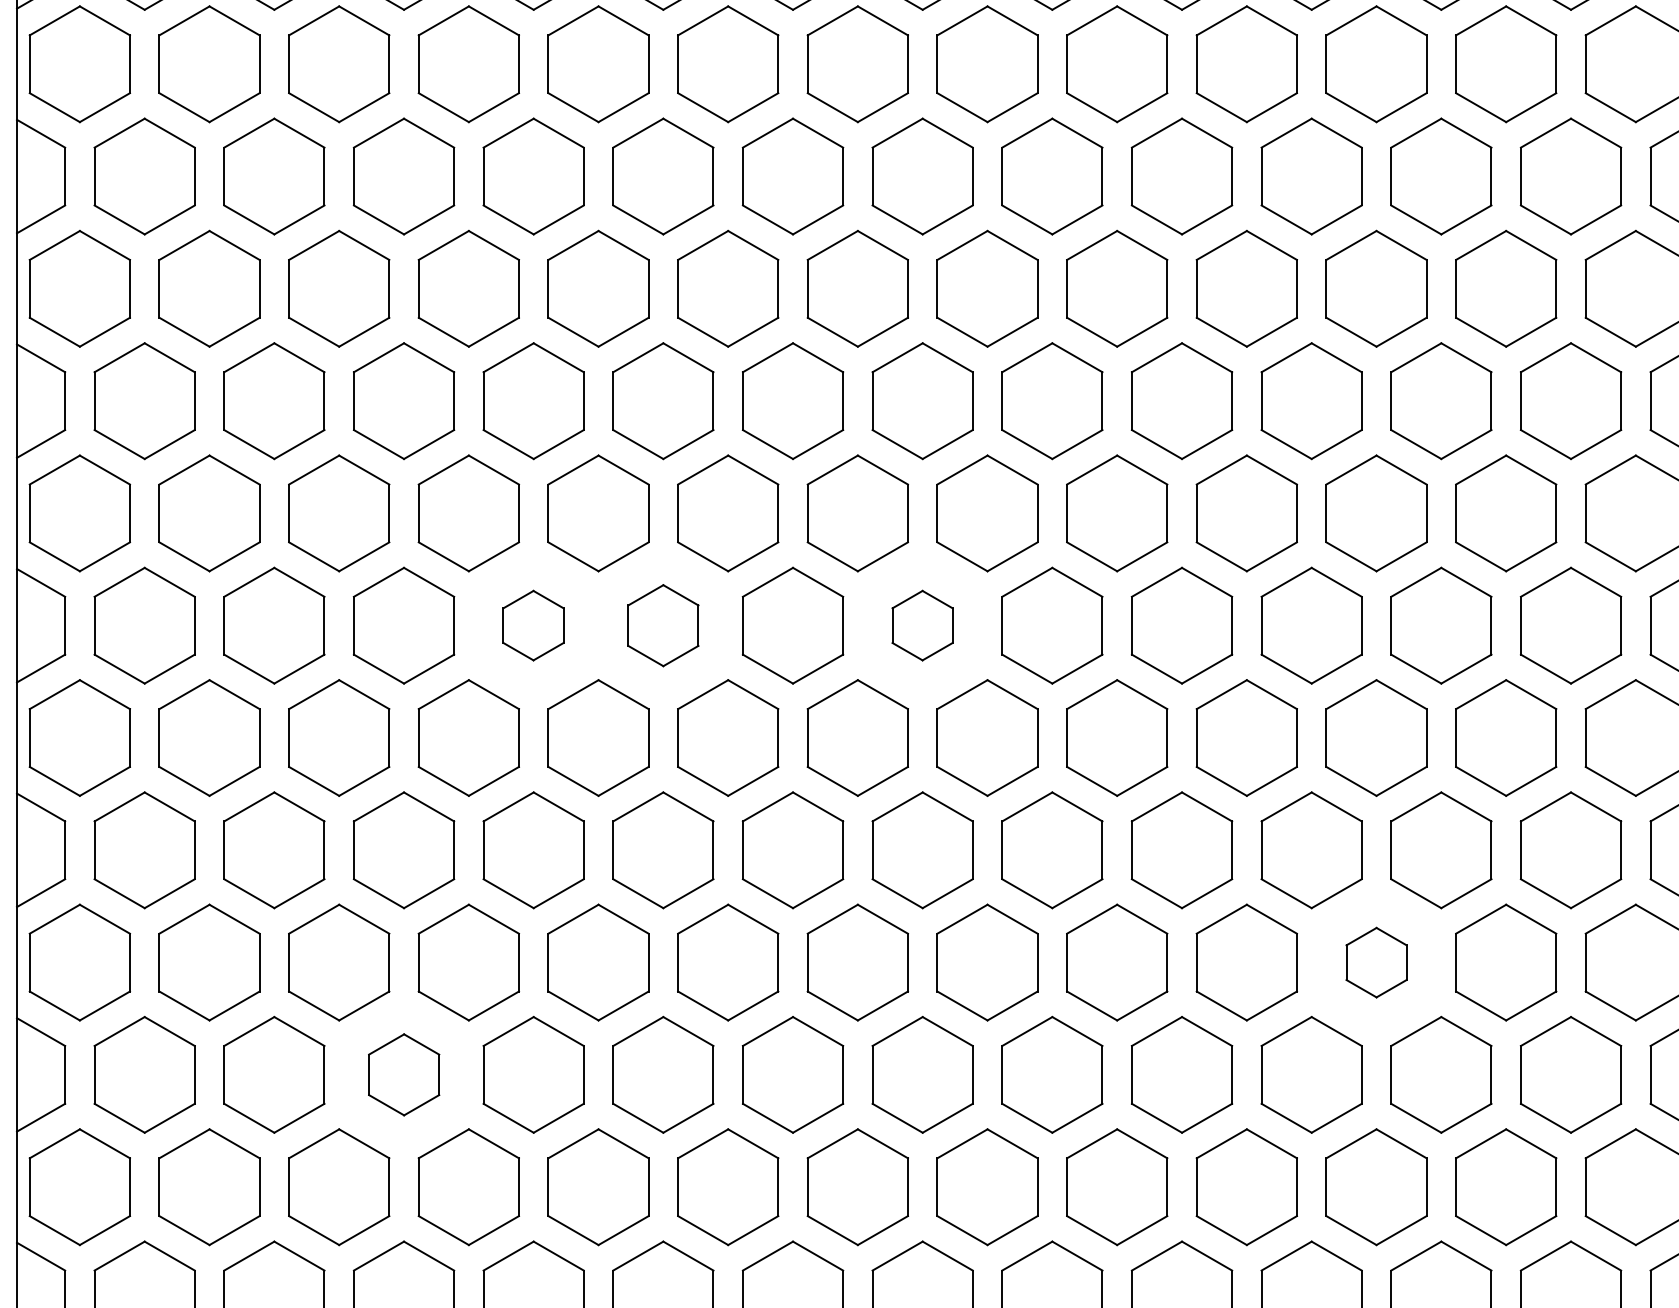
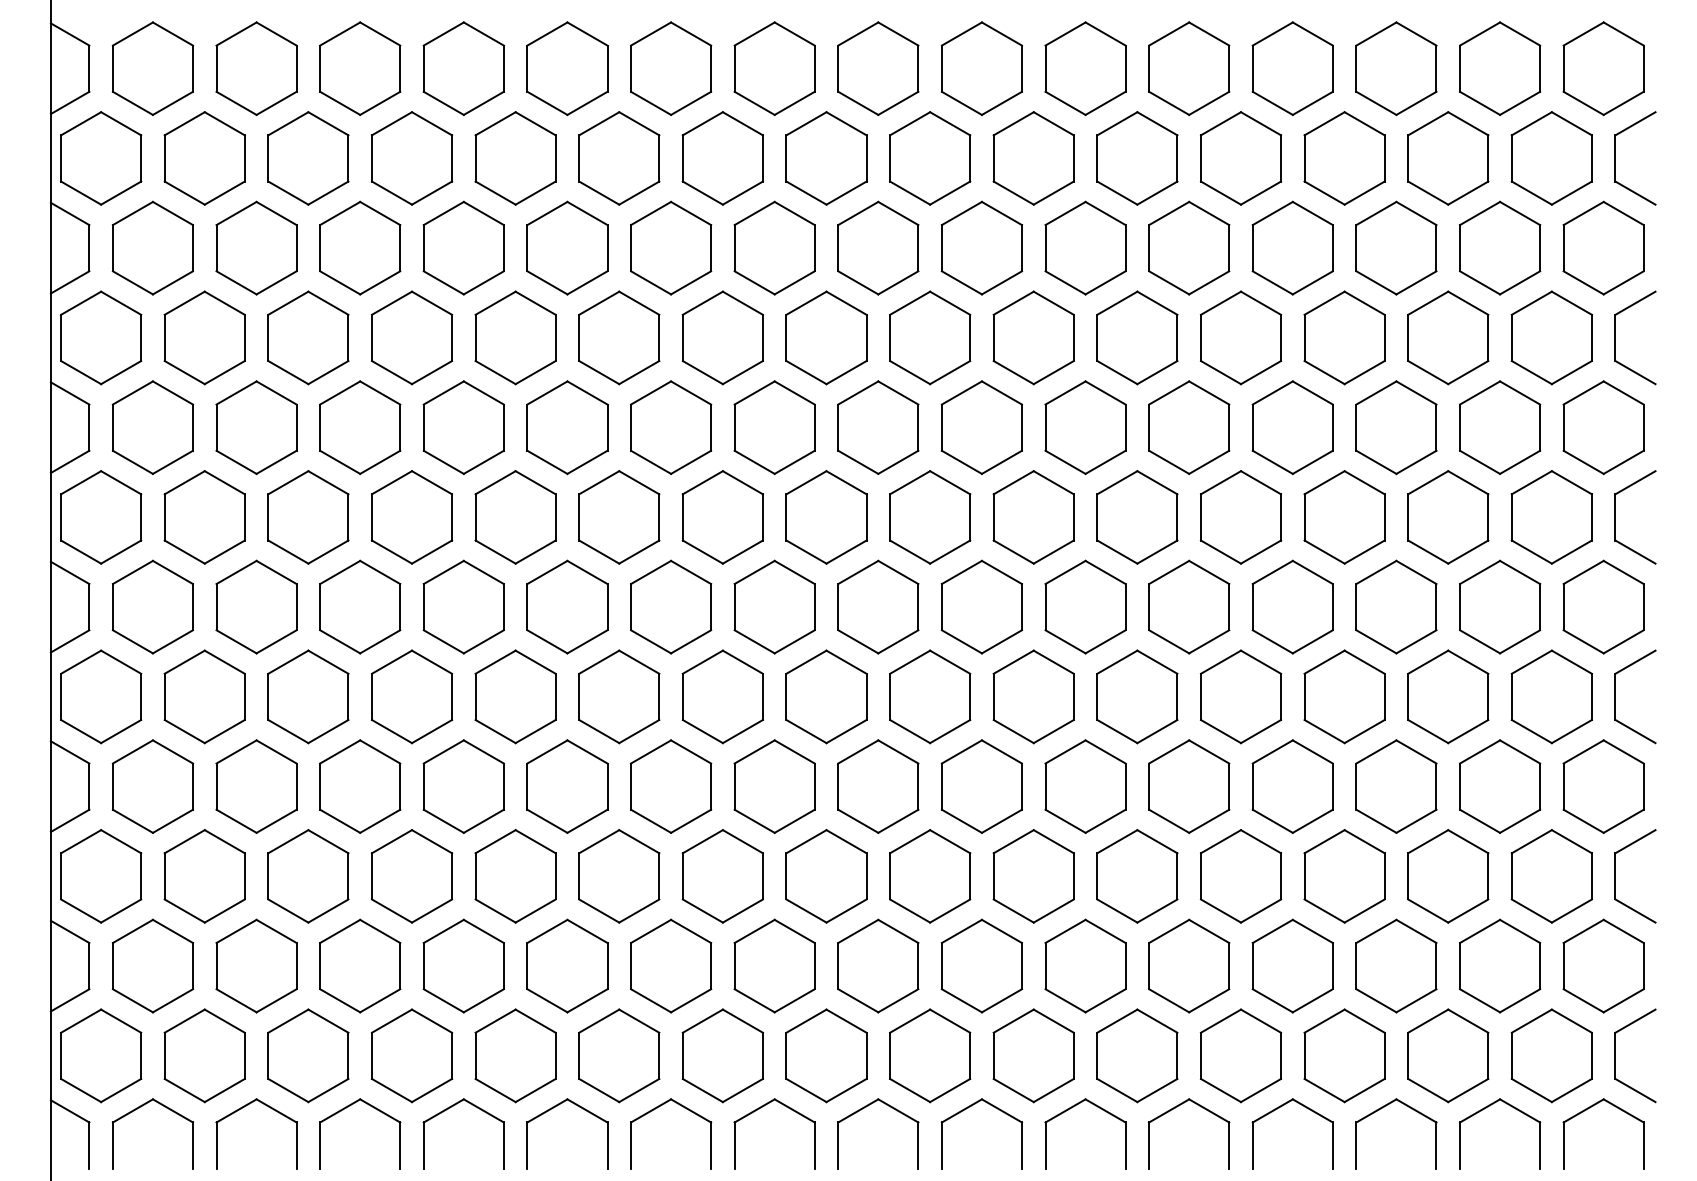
part: (533, 624) -> (463, 606), size x1.67
part: (663, 624) -> (567, 606), size x1.43
part: (922, 624) -> (774, 606), size x1.67
part: (1376, 962) -> (1137, 876), size x1.67
part: (404, 1074) -> (360, 965), size x1.43

